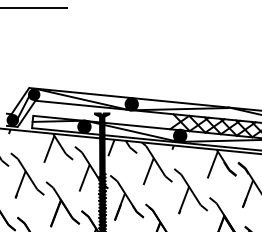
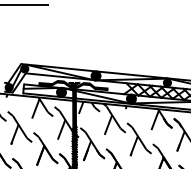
fill: (229, 113) -> (167, 82), added
fill: (100, 117) -> (73, 85), added

